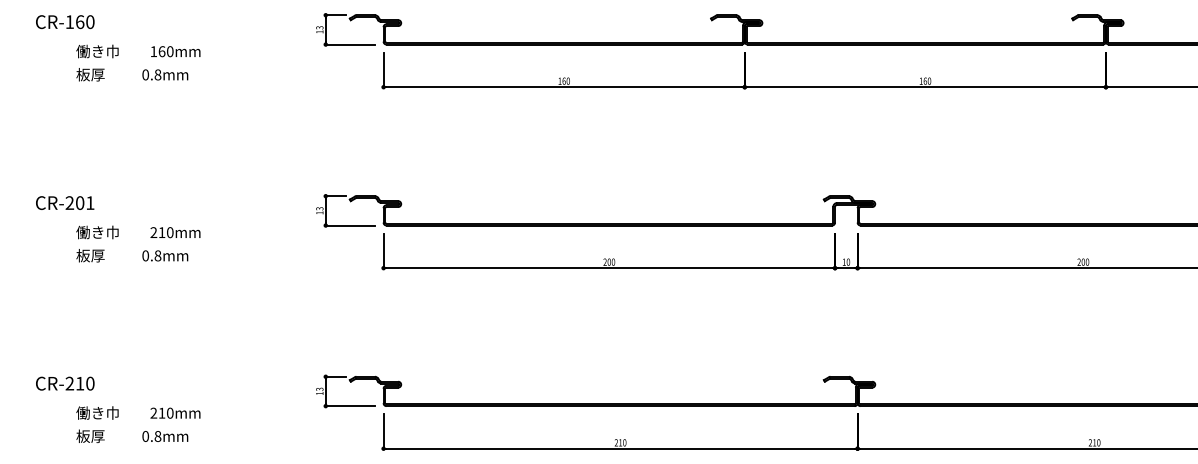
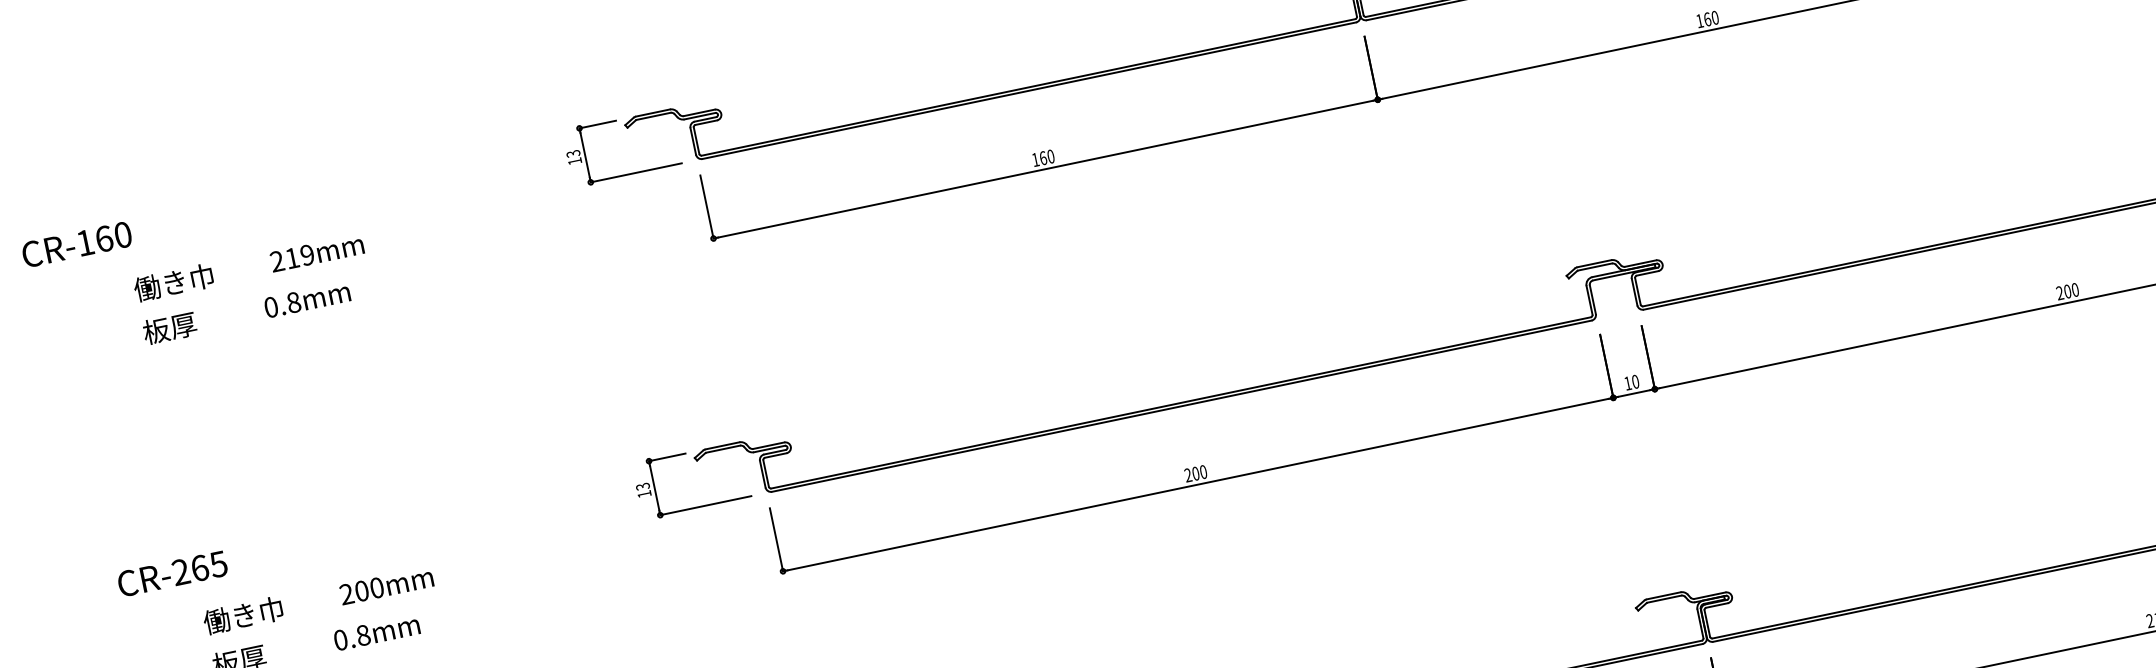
text: (65, 22) -> (77, 245), moved
text: (161, 51) -> (291, 258), 160mm -> 219mm
text: (85, 202) -> (209, 565), CR-201 -> CR-265
text: (161, 232) -> (360, 591), 210mm -> 200mm

